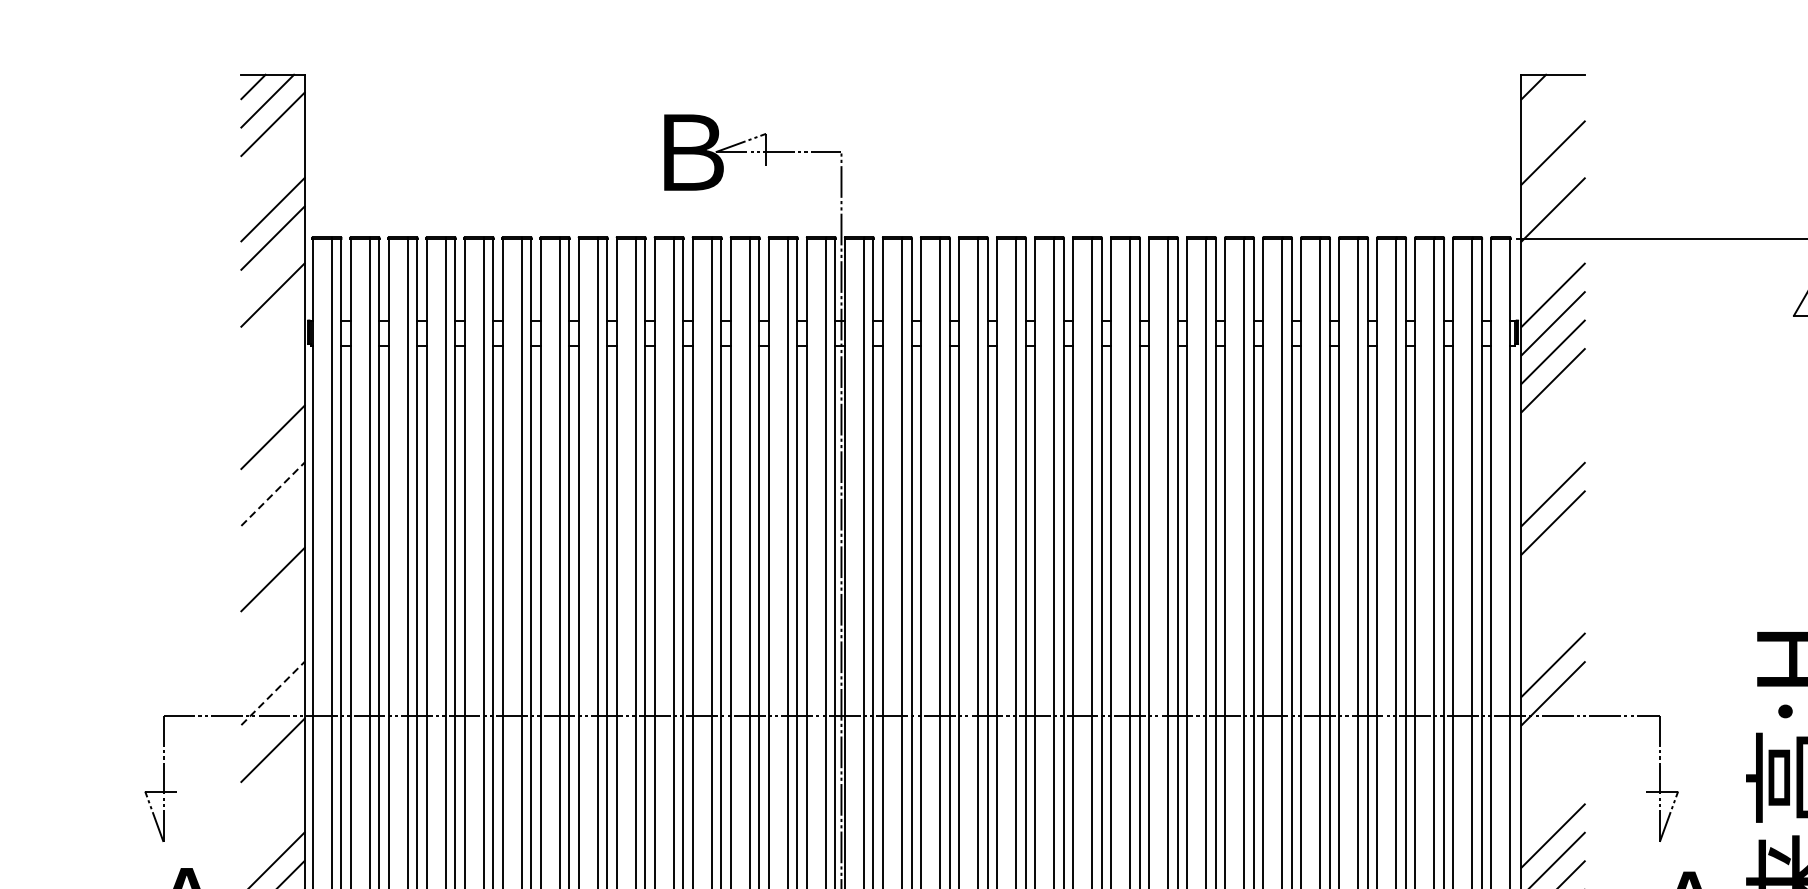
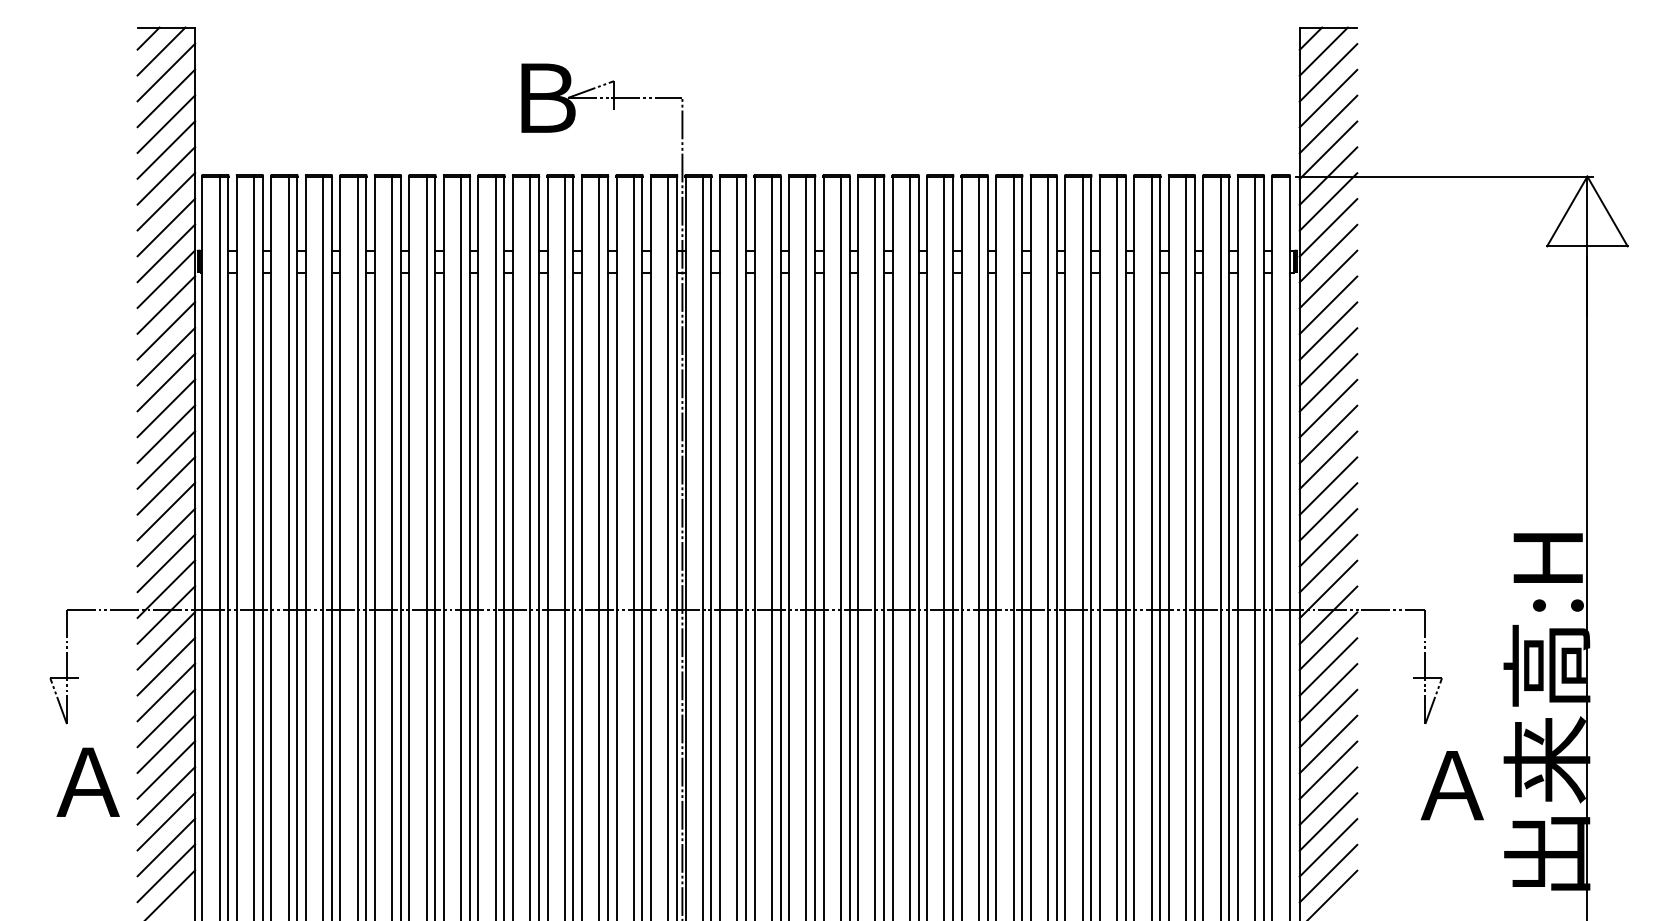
line: (1547, 101) -> (1323, 51), added
line: (1553, 124) -> (1328, 72), added
line: (273, 152) -> (166, 98), added
line: (273, 180) -> (166, 123), added
line: (1553, 181) -> (1328, 124), added
line: (1553, 237) -> (1328, 175), added
line: (273, 266) -> (166, 201), added
line: (1553, 266) -> (1328, 201), added
line: (273, 323) -> (166, 253), added
line: (273, 351) -> (166, 278), added
line: (273, 379) -> (166, 304), added
line: (273, 408) -> (166, 330), added
line: (1553, 408) -> (1328, 330), added
line: (1553, 437) -> (1328, 356), added
line: (273, 465) -> (166, 382), added
line: (1553, 465) -> (1328, 382), added
line: (273, 494) -> (166, 408), dashed -> solid
line: (273, 521) -> (166, 433), added
line: (273, 550) -> (166, 459), added
line: (1553, 551) -> (1328, 460), added
line: (1553, 579) -> (1328, 485), added
line: (273, 607) -> (166, 511), added
line: (1553, 607) -> (1328, 511), added
line: (273, 636) -> (166, 537), added
line: (1553, 636) -> (1328, 537), added
line: (273, 665) -> (166, 563), added
line: (273, 693) -> (166, 589), dashed -> solid
line: (273, 721) -> (166, 614), added
line: (1553, 722) -> (1328, 615), added
line: (1553, 749) -> (1328, 640), added
line: (273, 778) -> (166, 666), added
line: (1553, 778) -> (1328, 666), added
line: (273, 807) -> (166, 692), added
line: (1553, 807) -> (1328, 692), added
line: (273, 835) -> (166, 718), added

